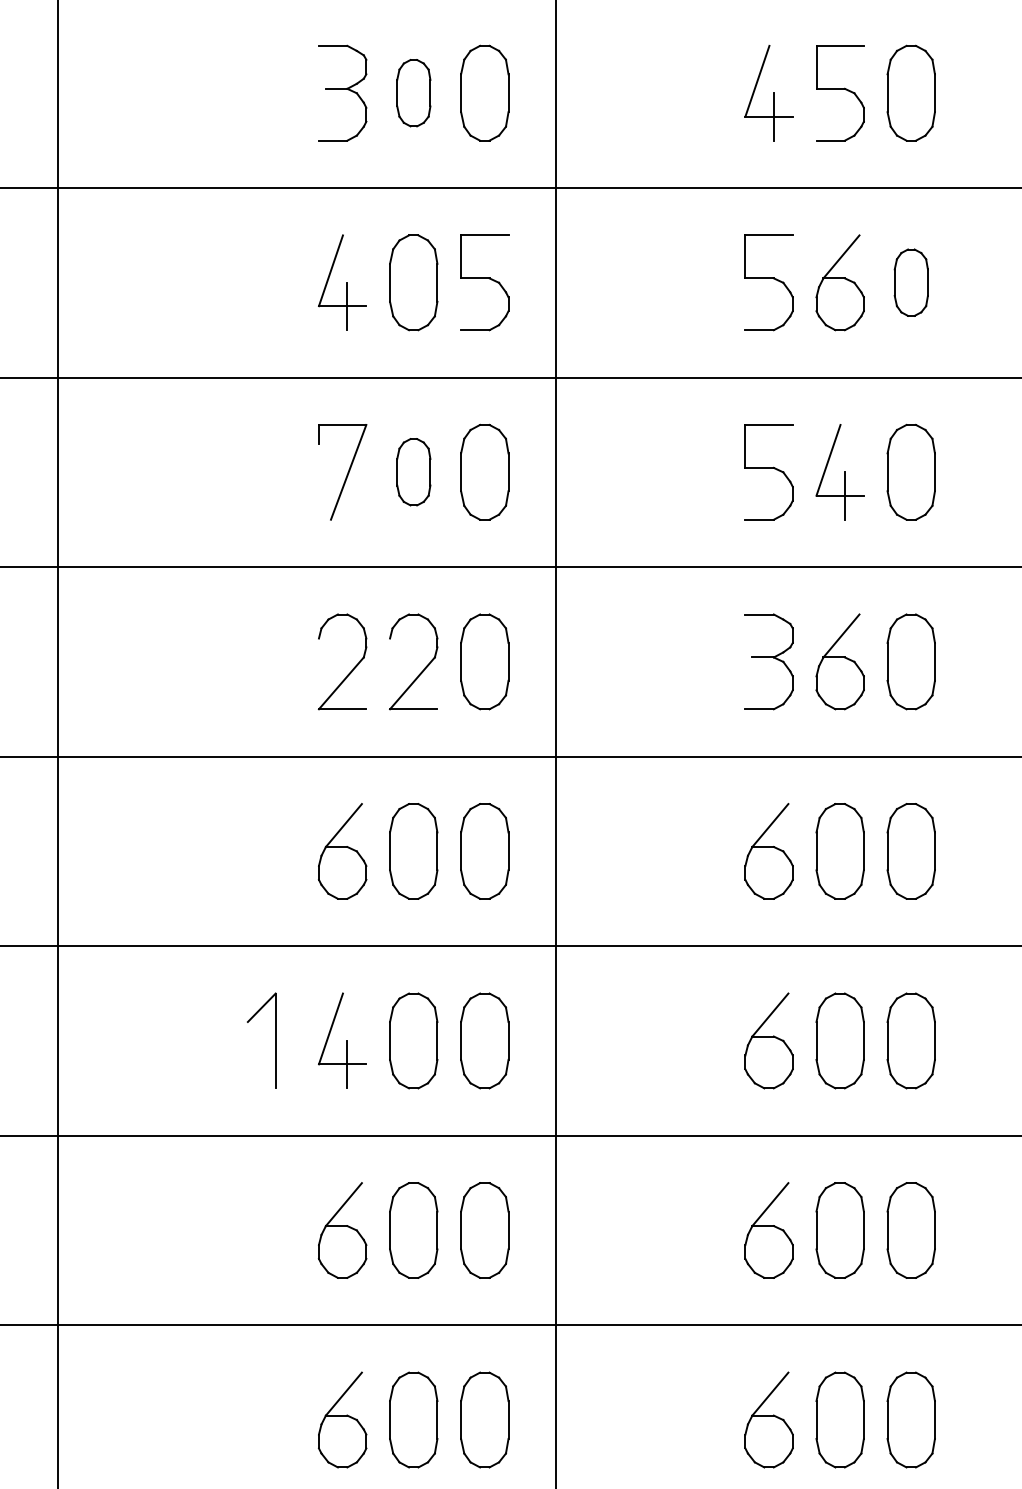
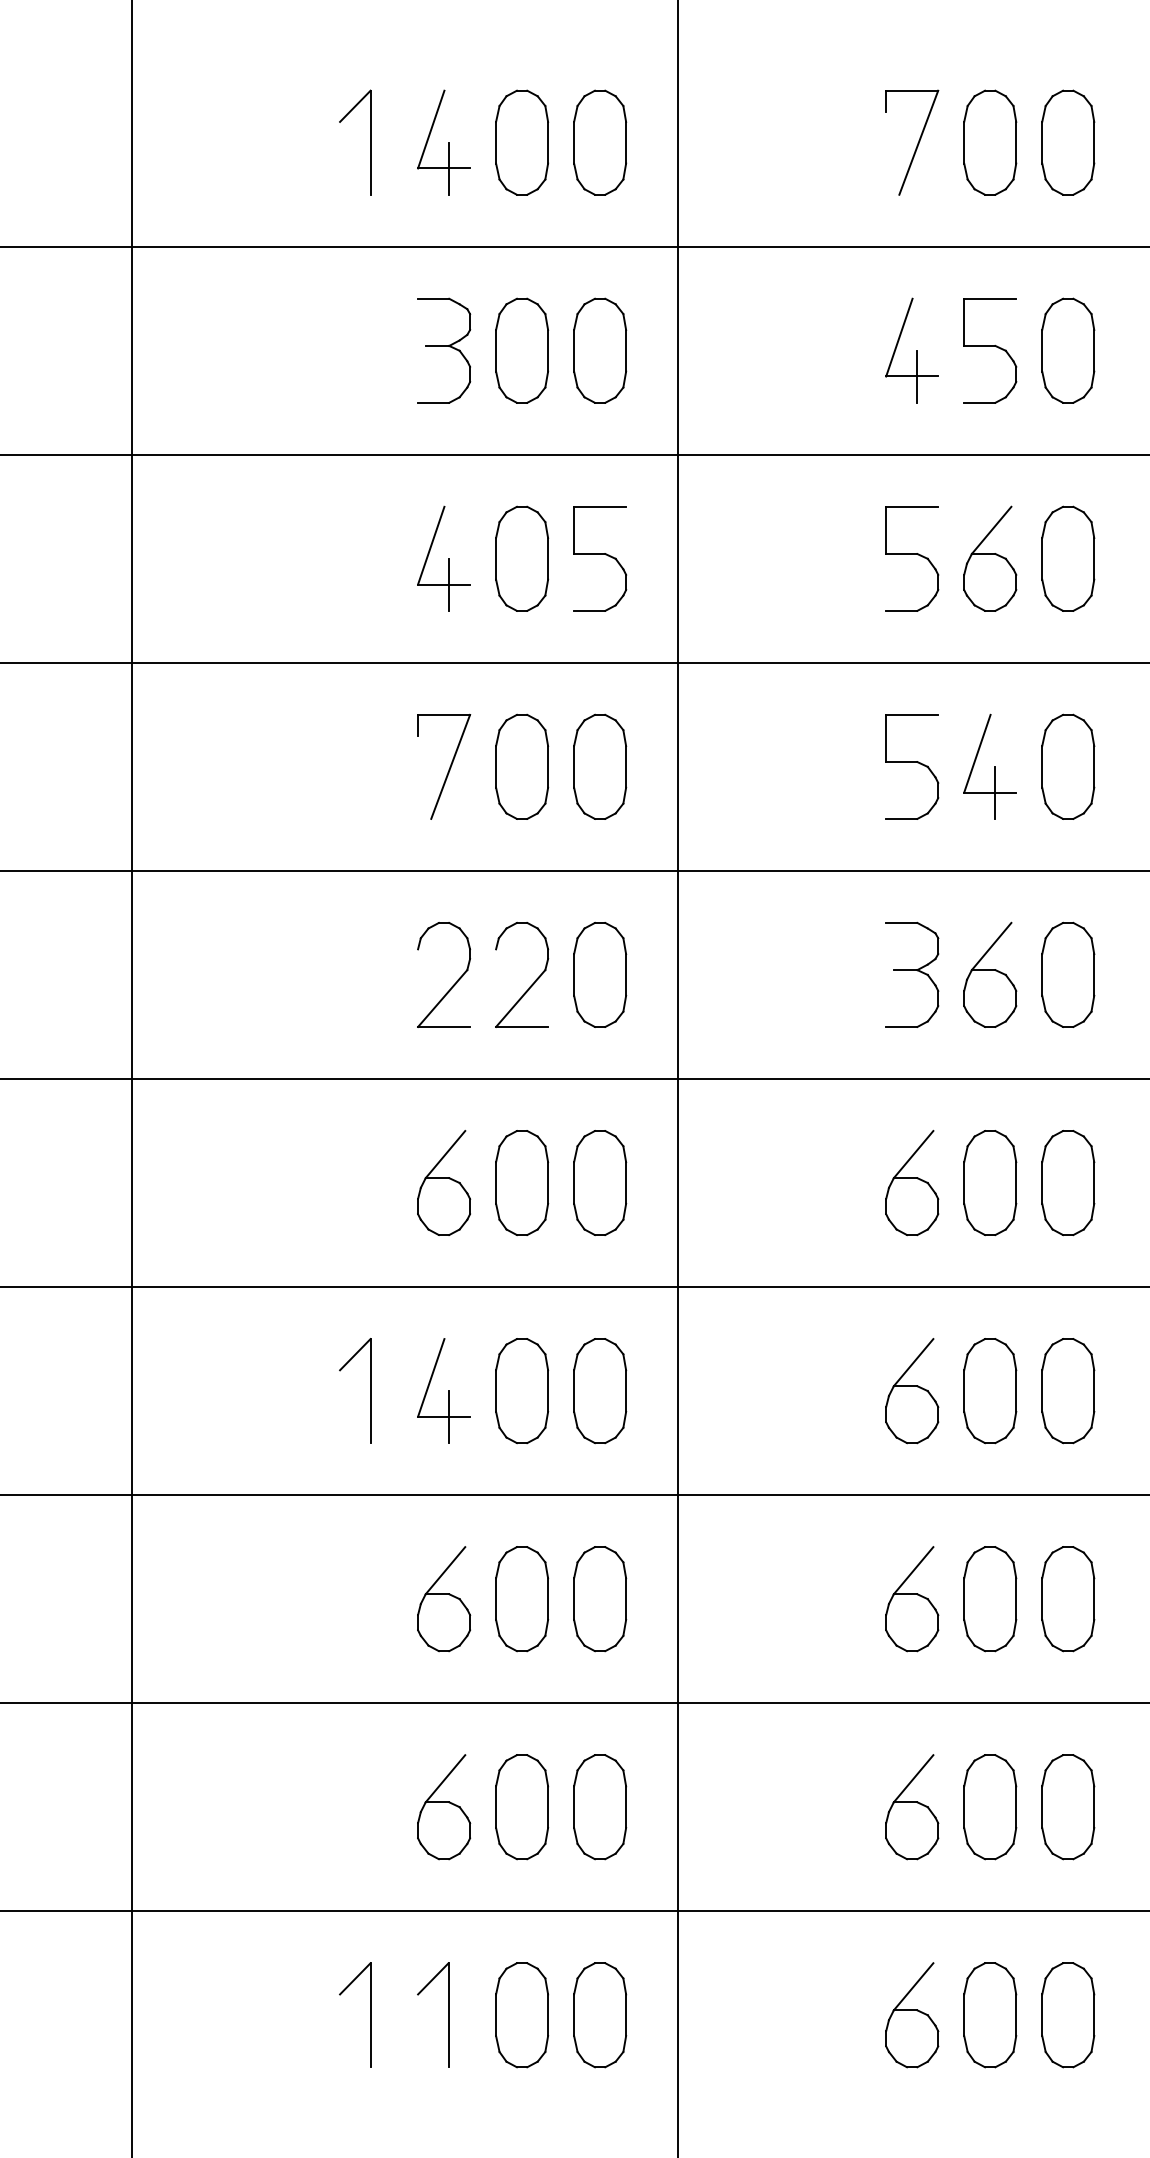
part: (414, 92) -> (522, 350), size x1.43
part: (911, 282) -> (1068, 558), size x1.43
part: (414, 471) -> (522, 766), size x1.43

